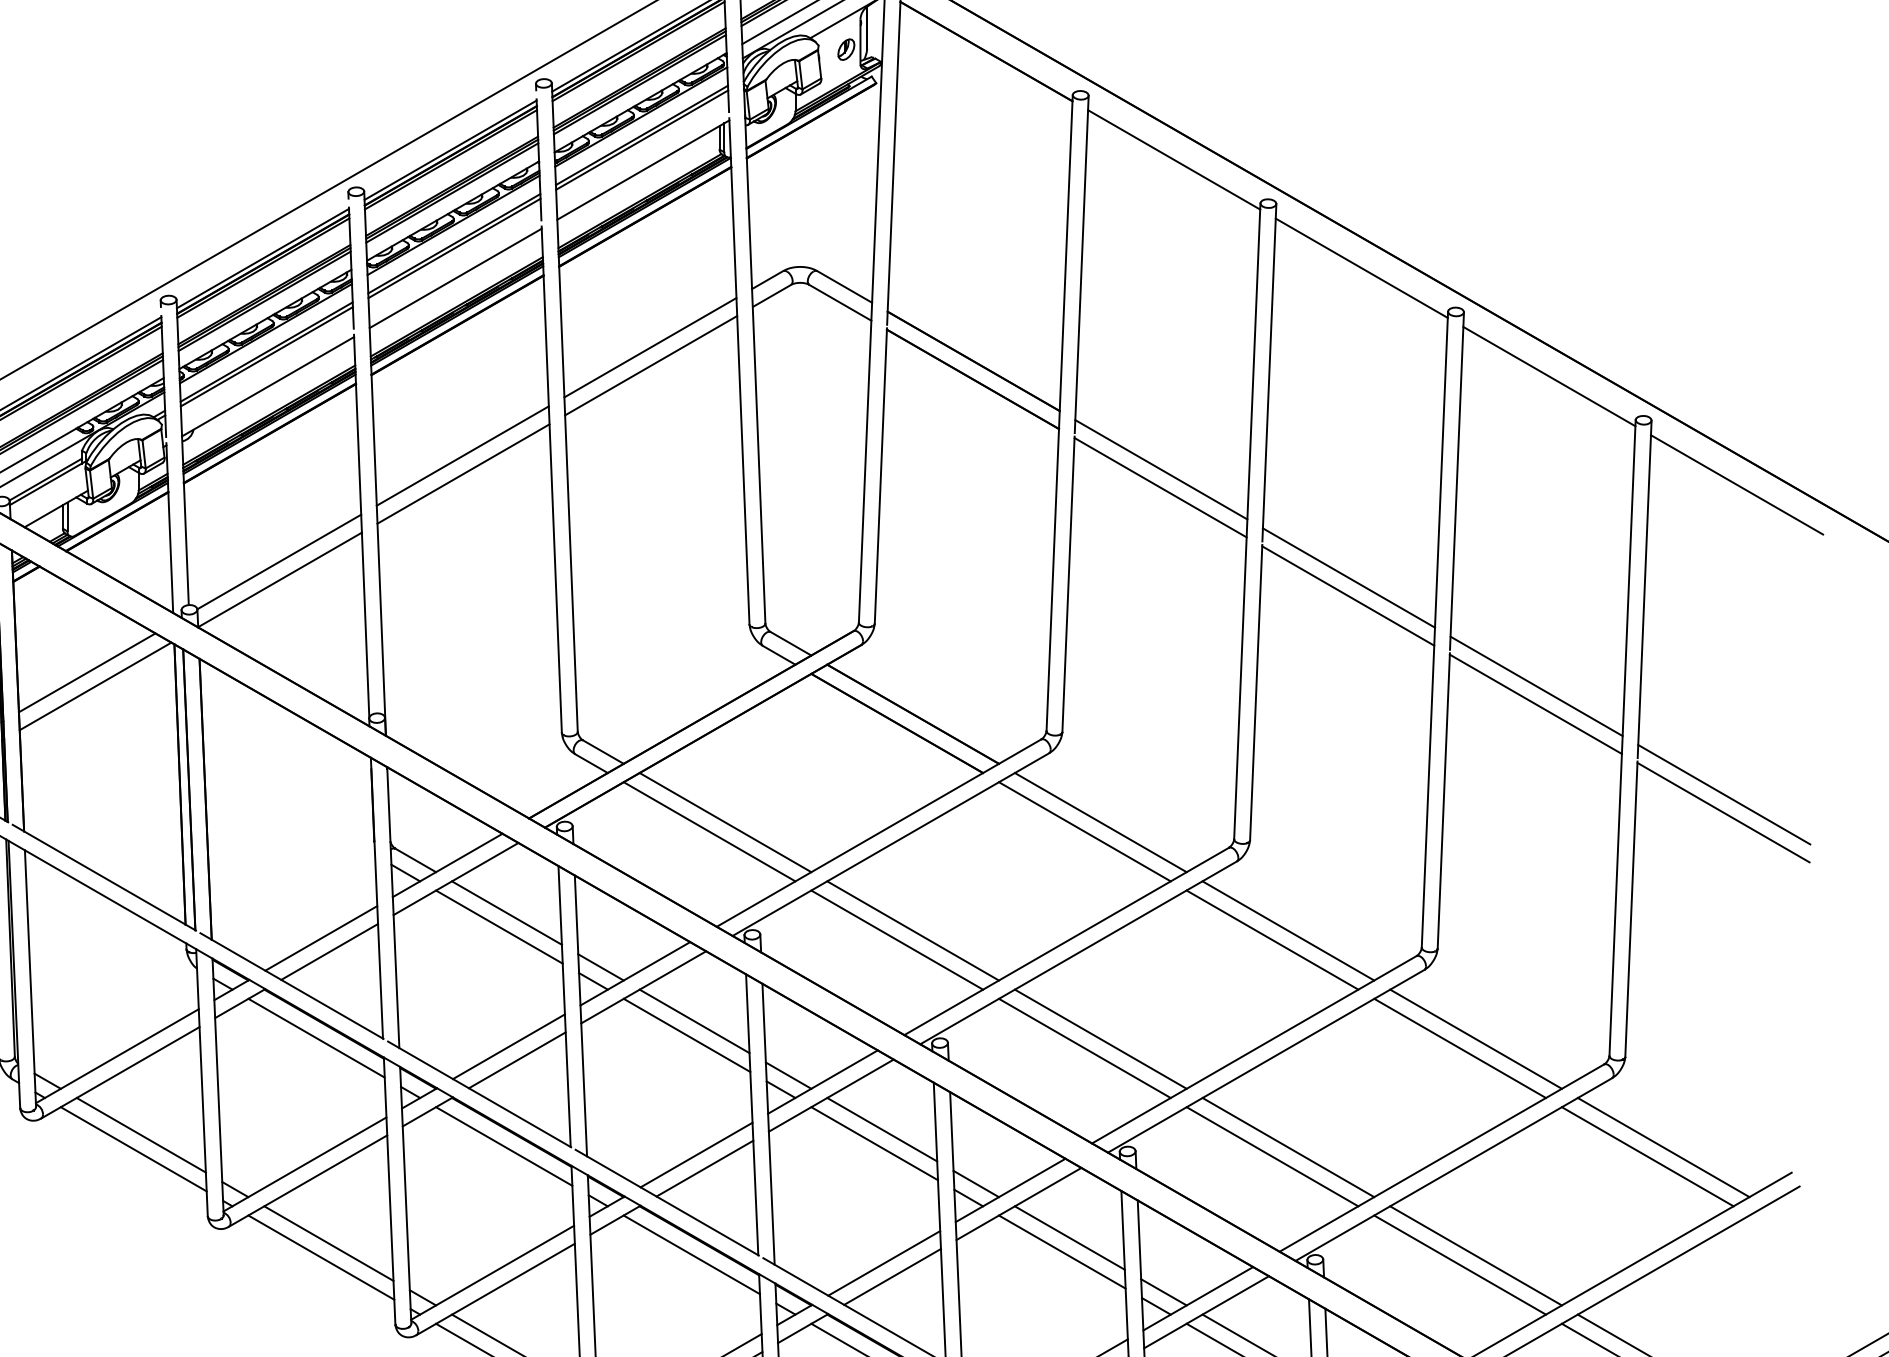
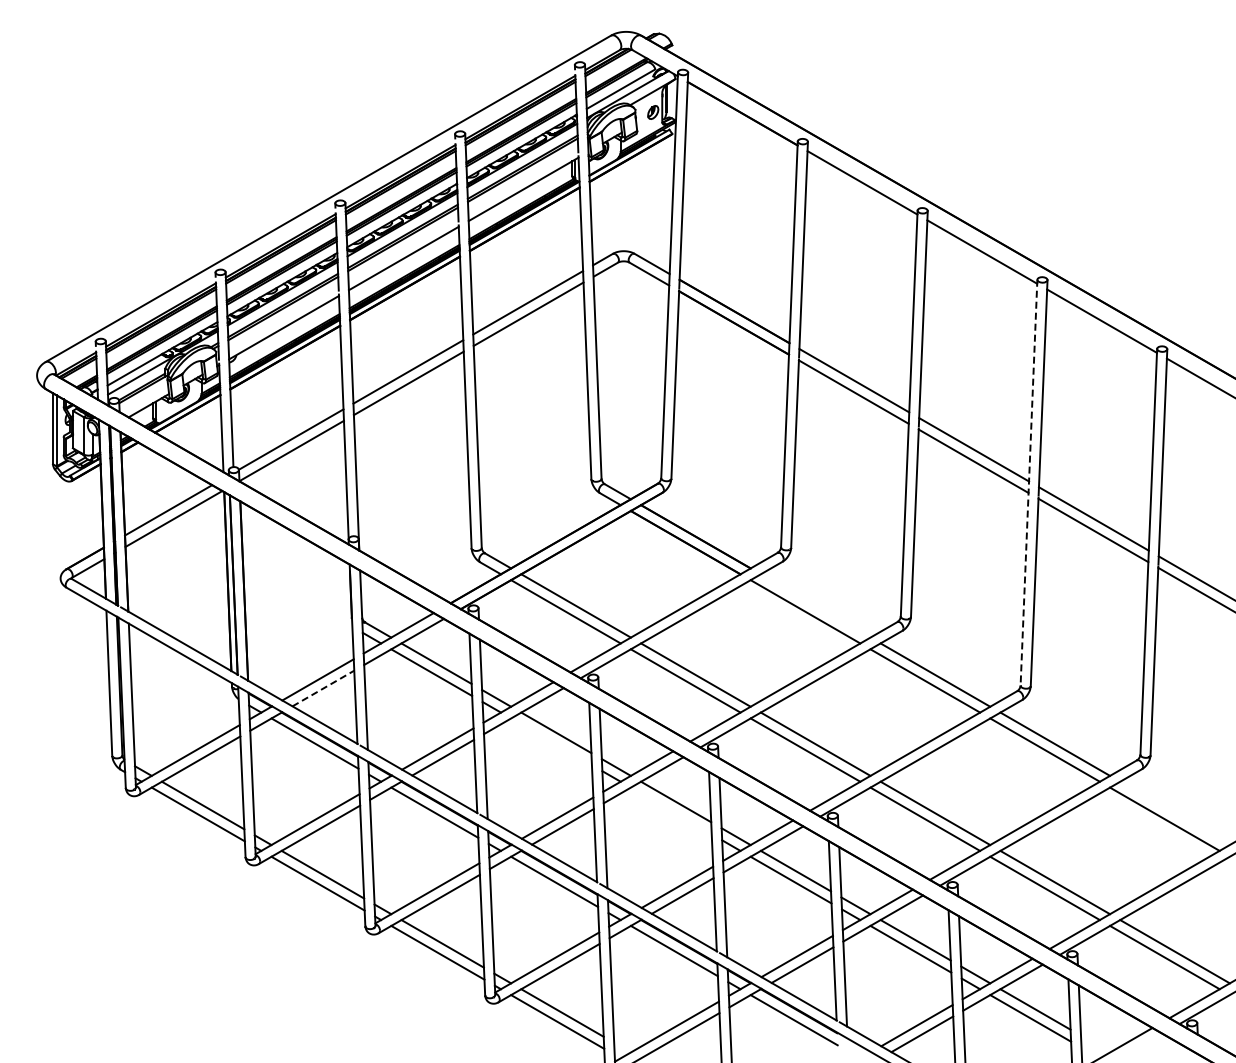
line: (1434, 630) -> (1028, 483), solid -> dashed
line: (1100, 821) -> (815, 605), removed
line: (329, 951) -> (323, 688), solid -> dashed
line: (686, 1034) -> (551, 741), removed
line: (873, 1143) -> (670, 810), removed
line: (1662, 1147) -> (1174, 813), removed

